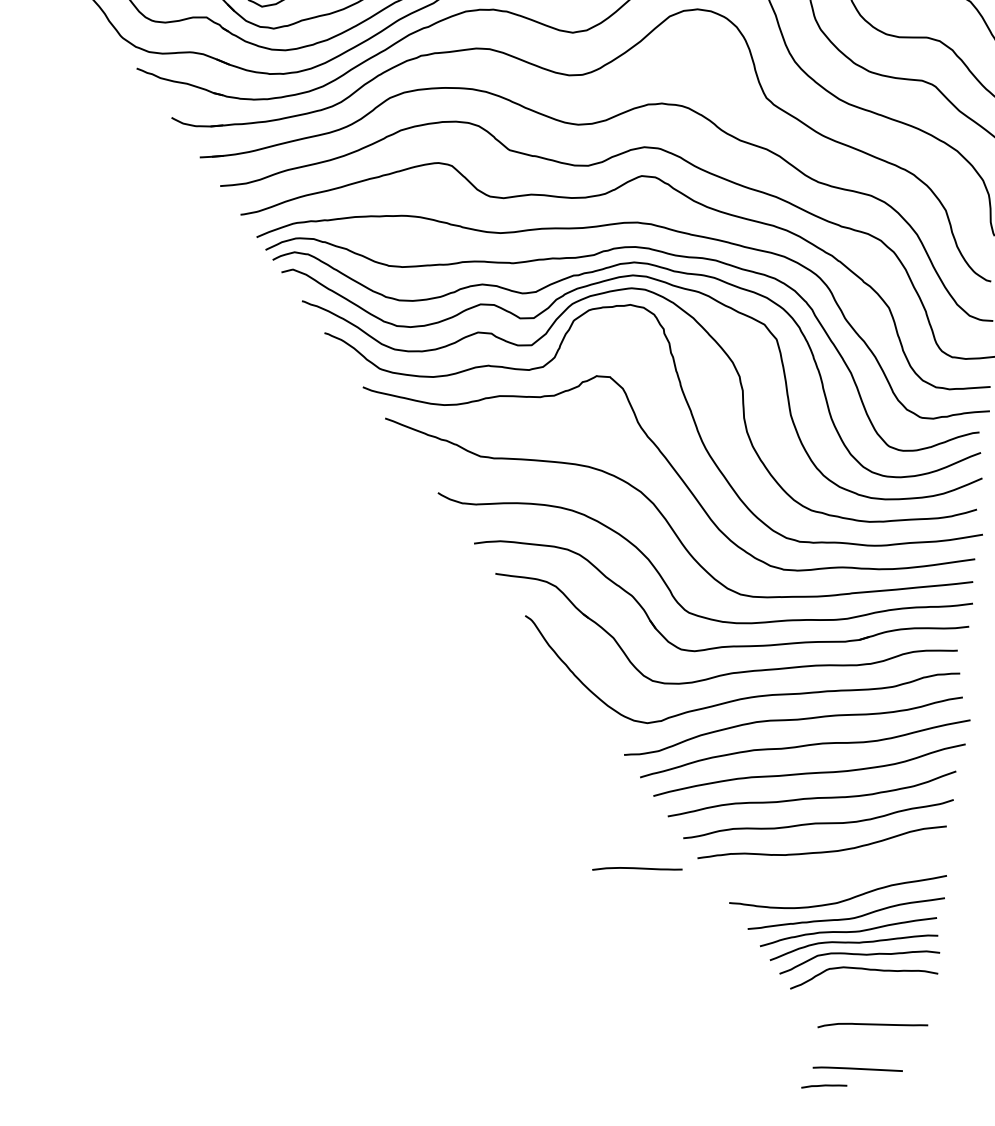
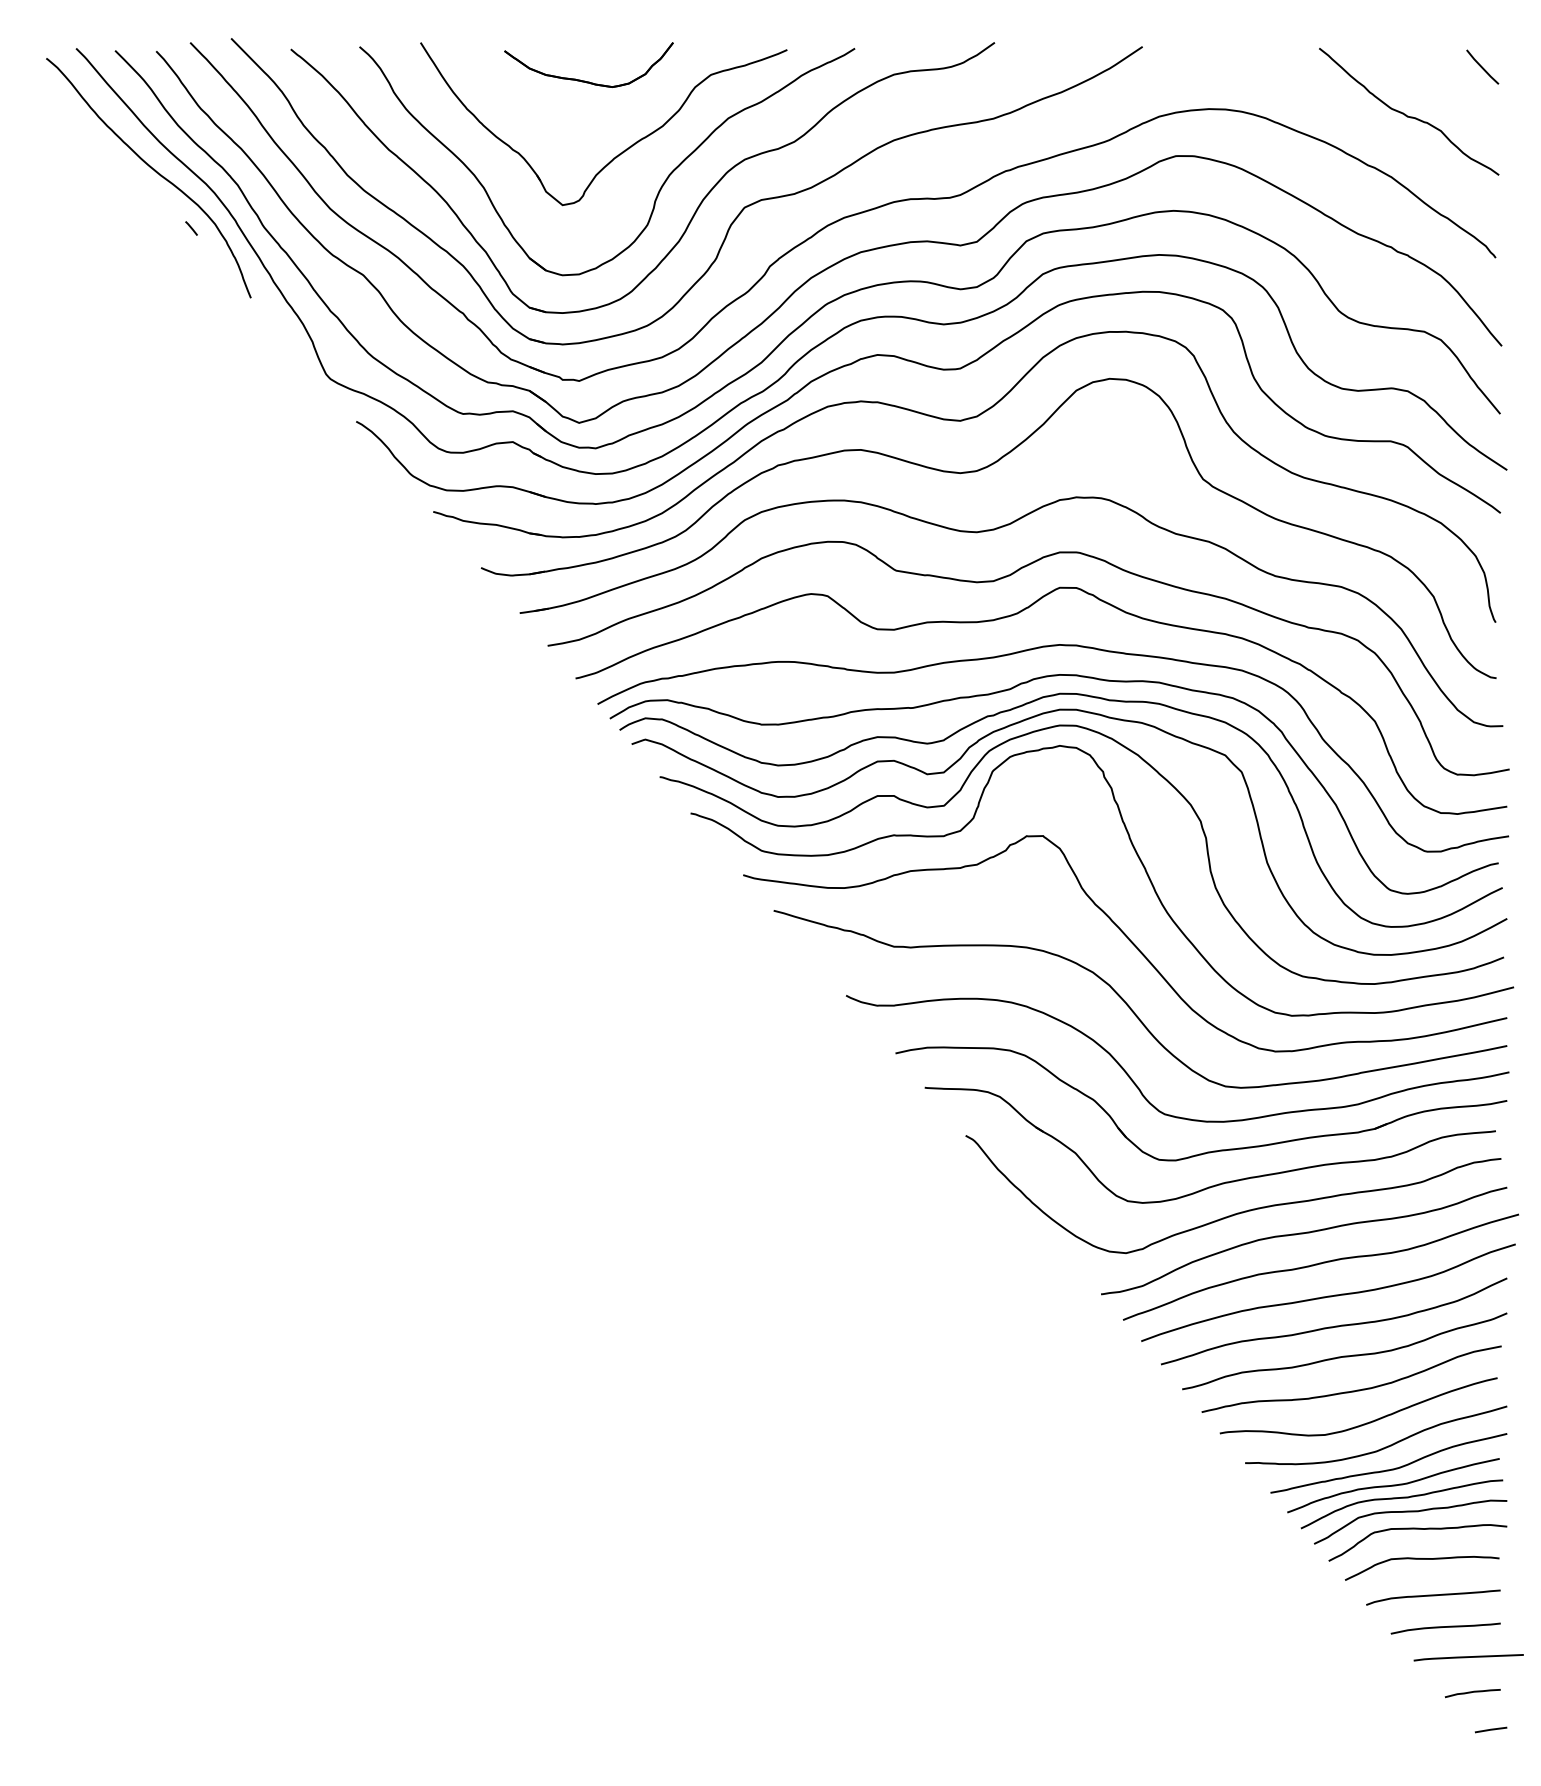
curve: (637, 868) -> (1445, 1627), moved
curve: (828, 879) -> (1363, 1423), added
curve: (866, 994) -> (1422, 1559), added
line: (857, 1069) -> (1468, 1657), moved
curve: (824, 1085) -> (1472, 1692), moved

